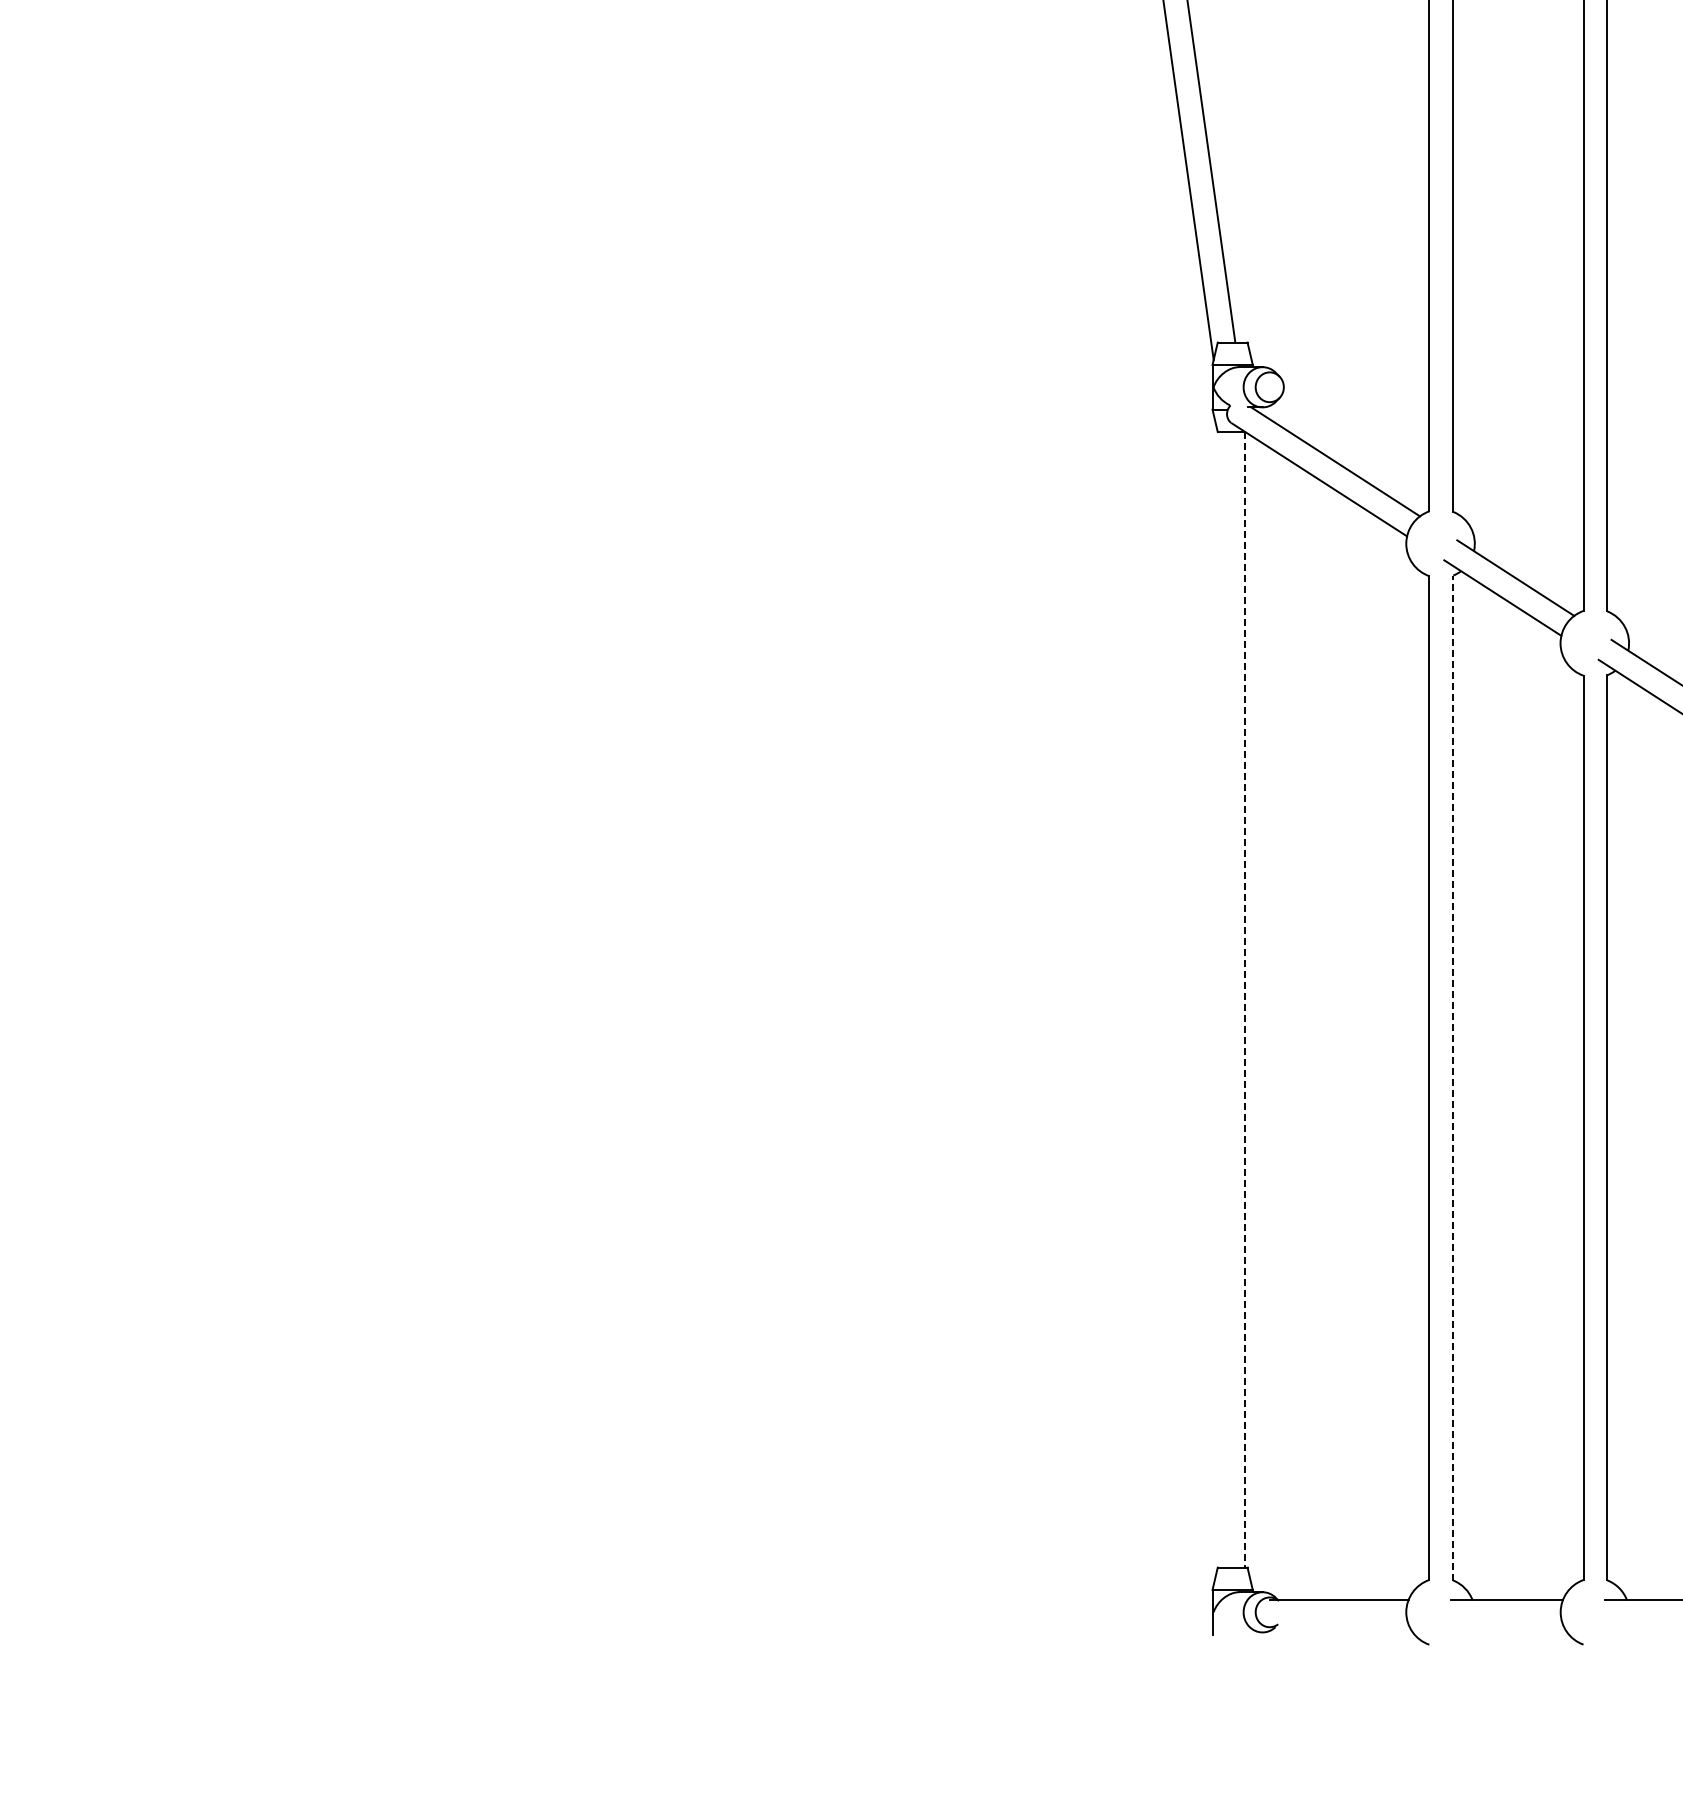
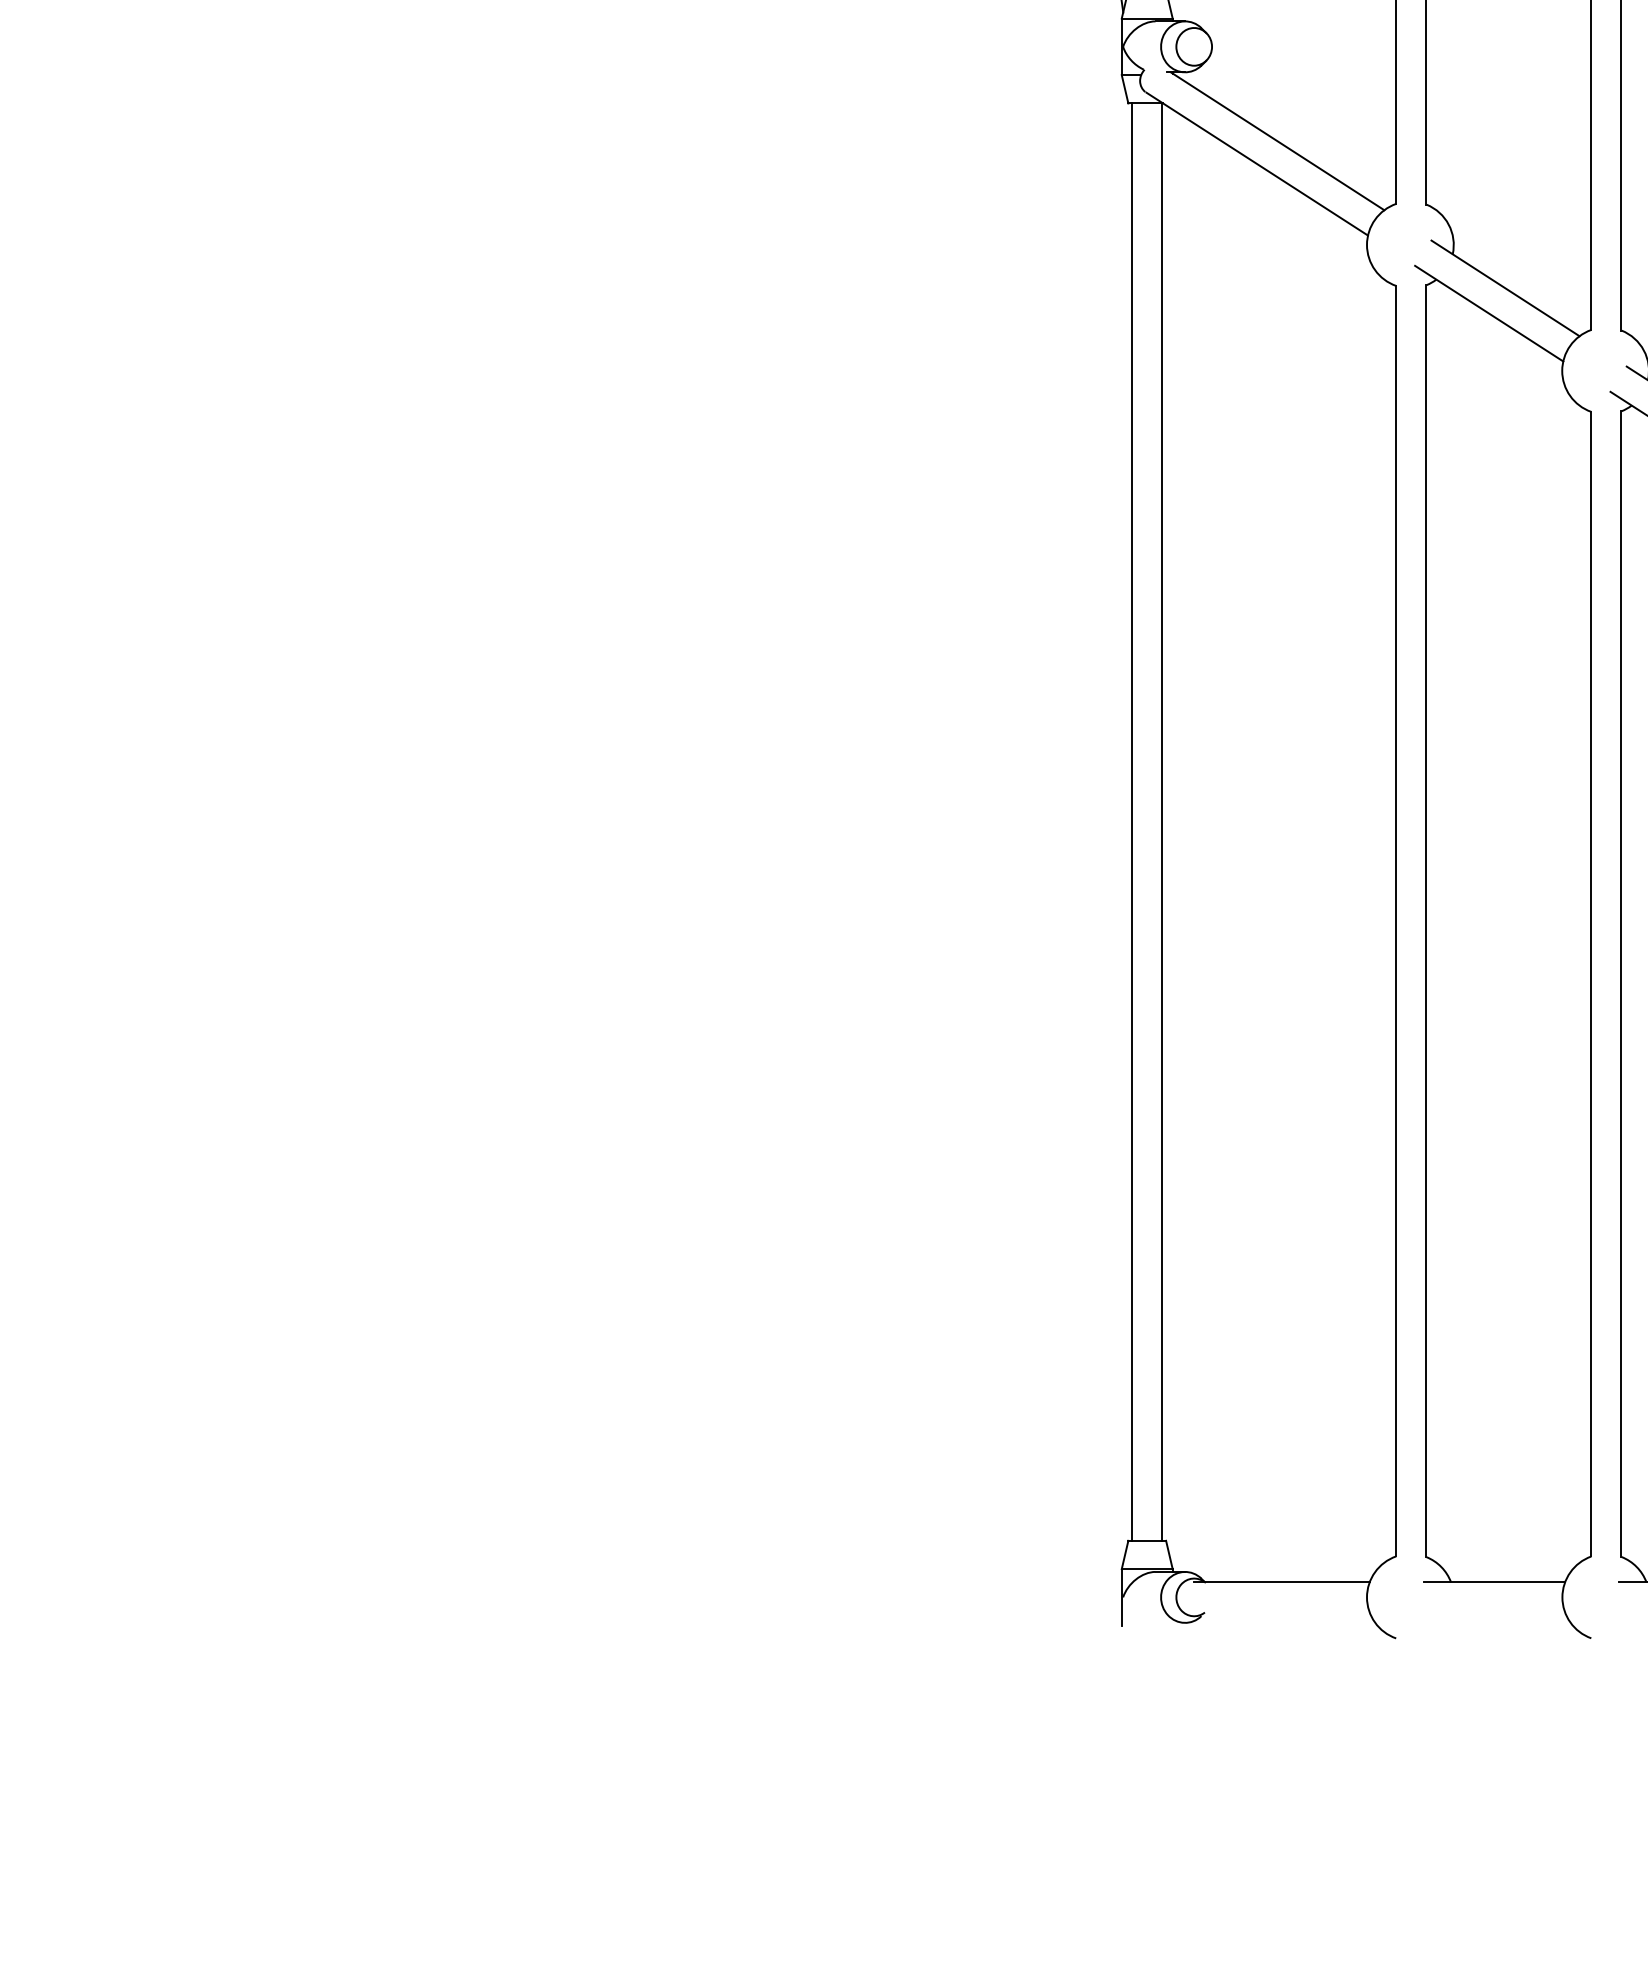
line: (1220, 999) -> (1131, 821), added
line: (1244, 999) -> (1162, 821), dashed -> solid
line: (1453, 1078) -> (1426, 921), dashed -> solid

